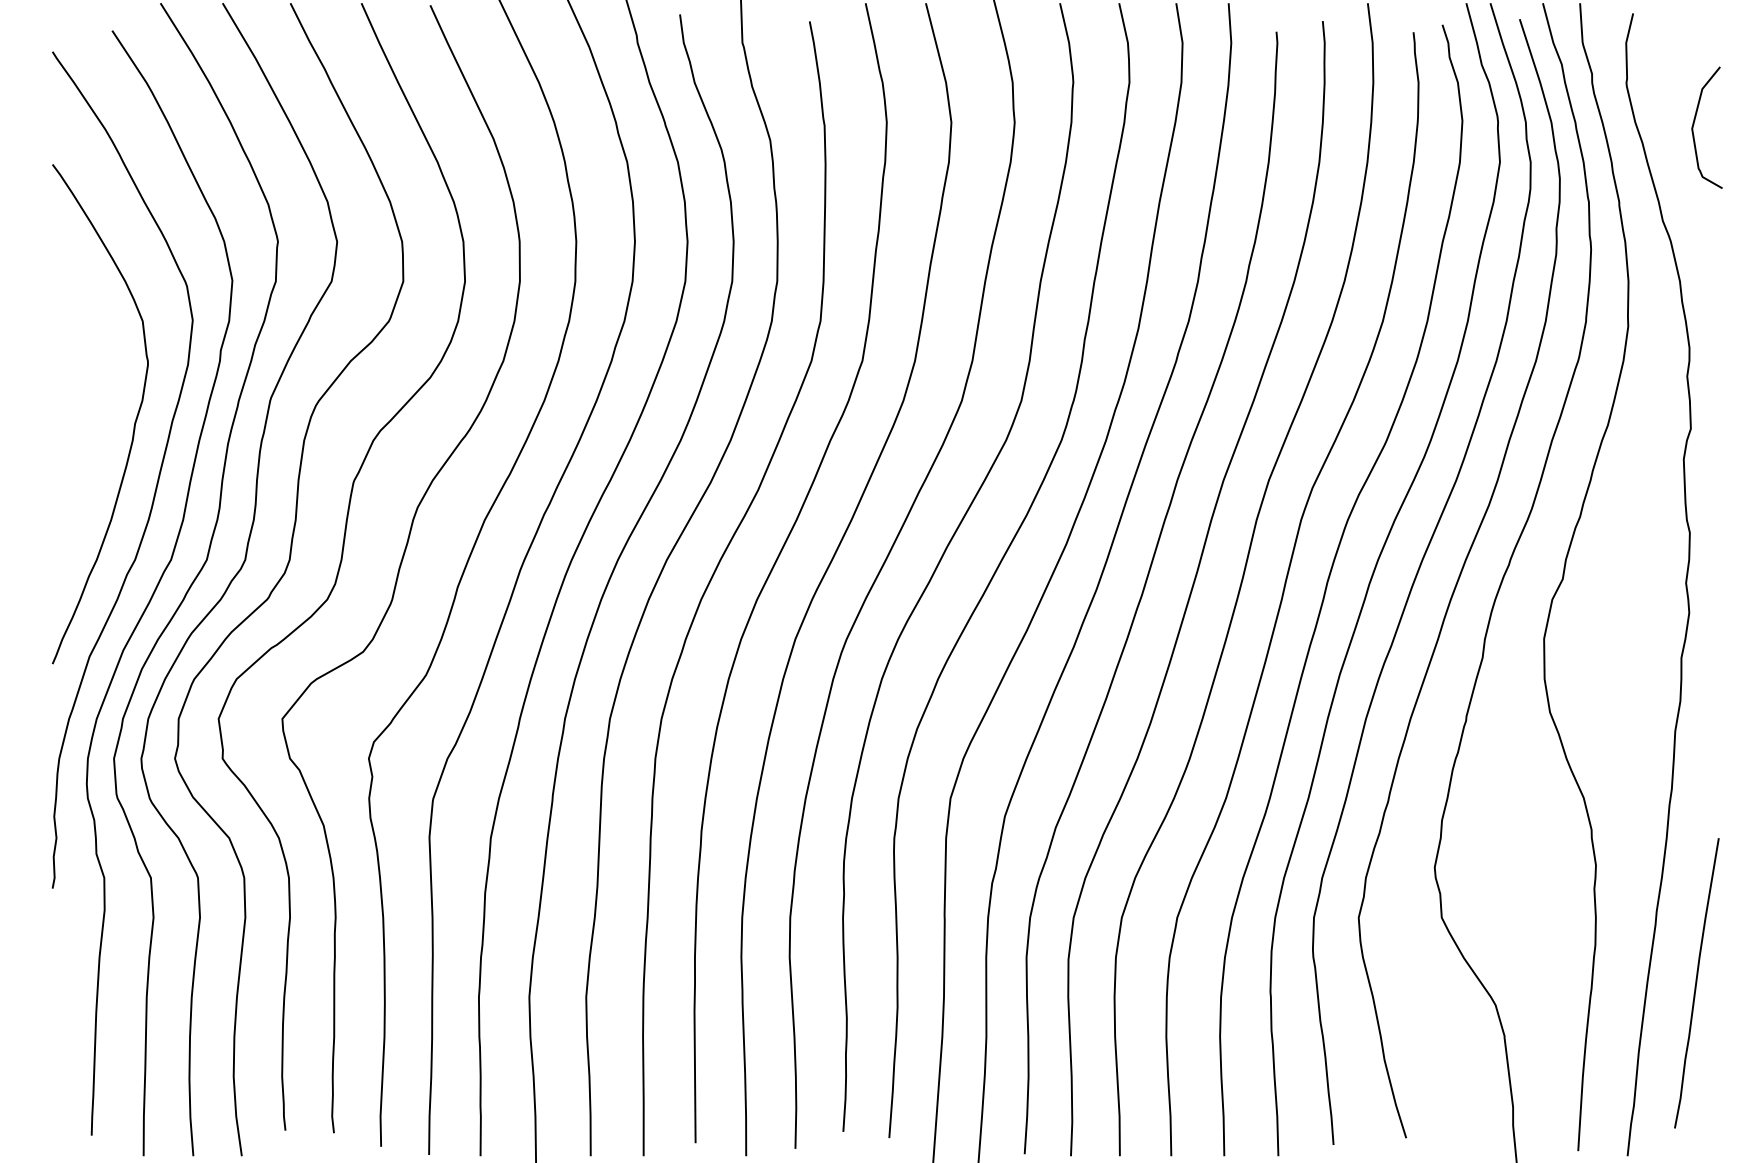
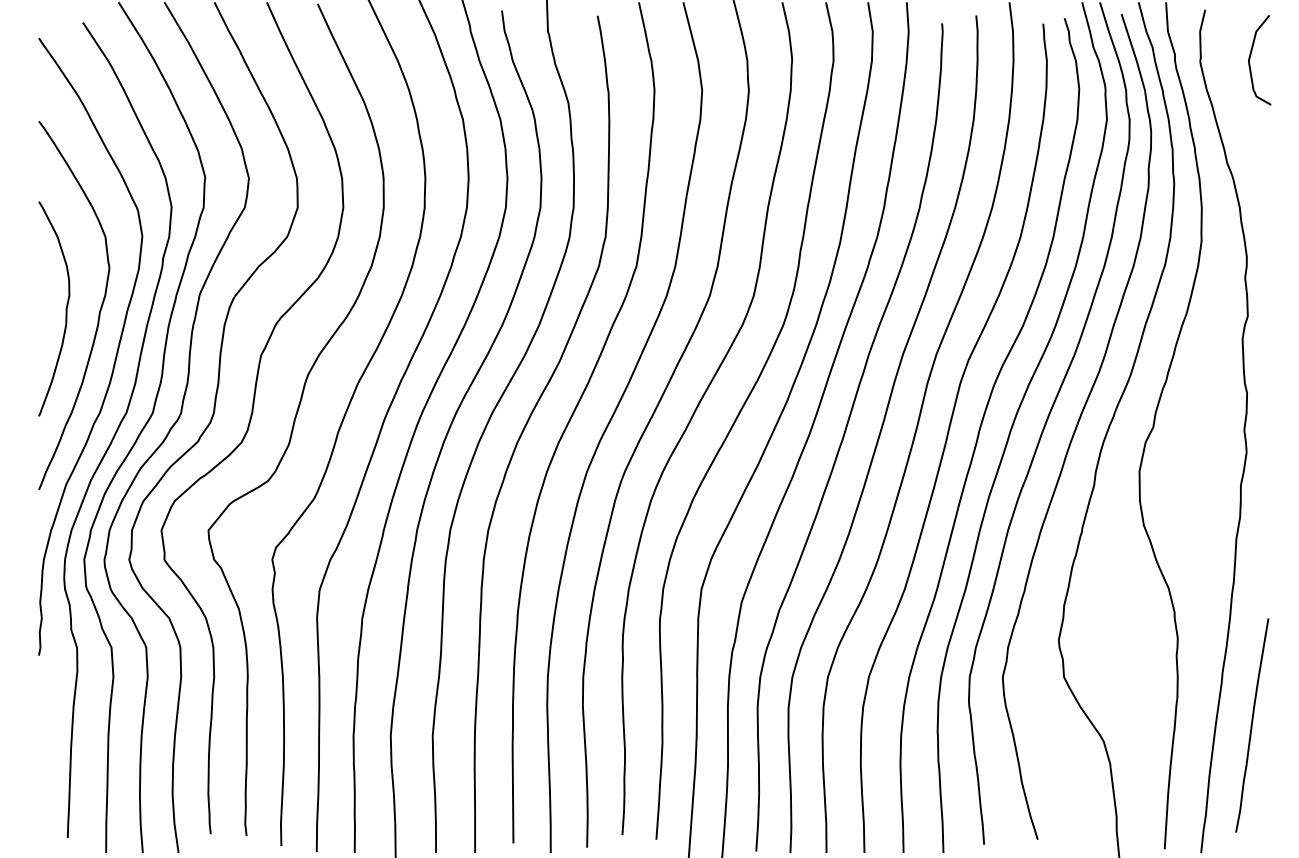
curve: (1694, 126) -> (1250, 59), moved
curve: (88, 418) -> (65, 308), added

